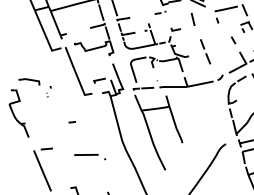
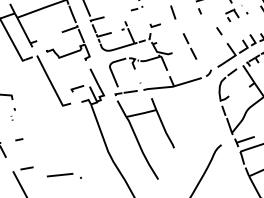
part: (48, 91) -> (12, 114), moved
line: (71, 122) -> (18, 140), moved
part: (90, 156) -> (64, 176), moved

